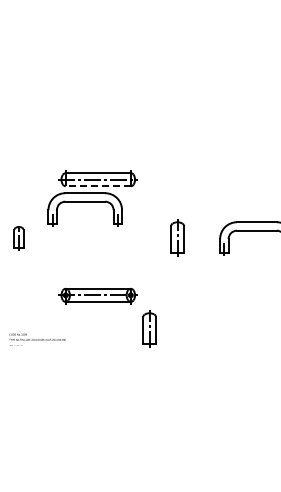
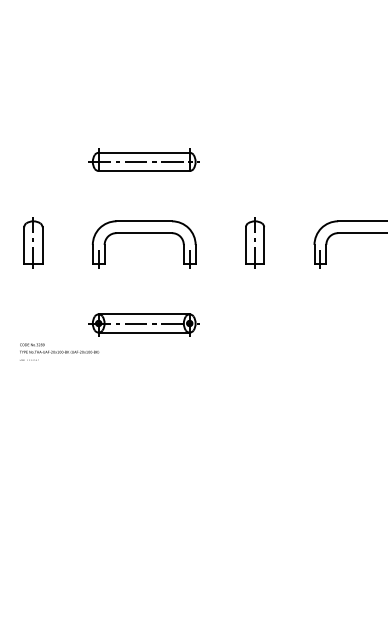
line: (98, 186) -> (144, 171), dashed -> solid
part: (84, 202) -> (143, 234), moved
part: (18, 237) -> (32, 242), size x1.43
part: (149, 328) -> (215, 369), removed
text: (37, 339) -> (59, 351), moved

